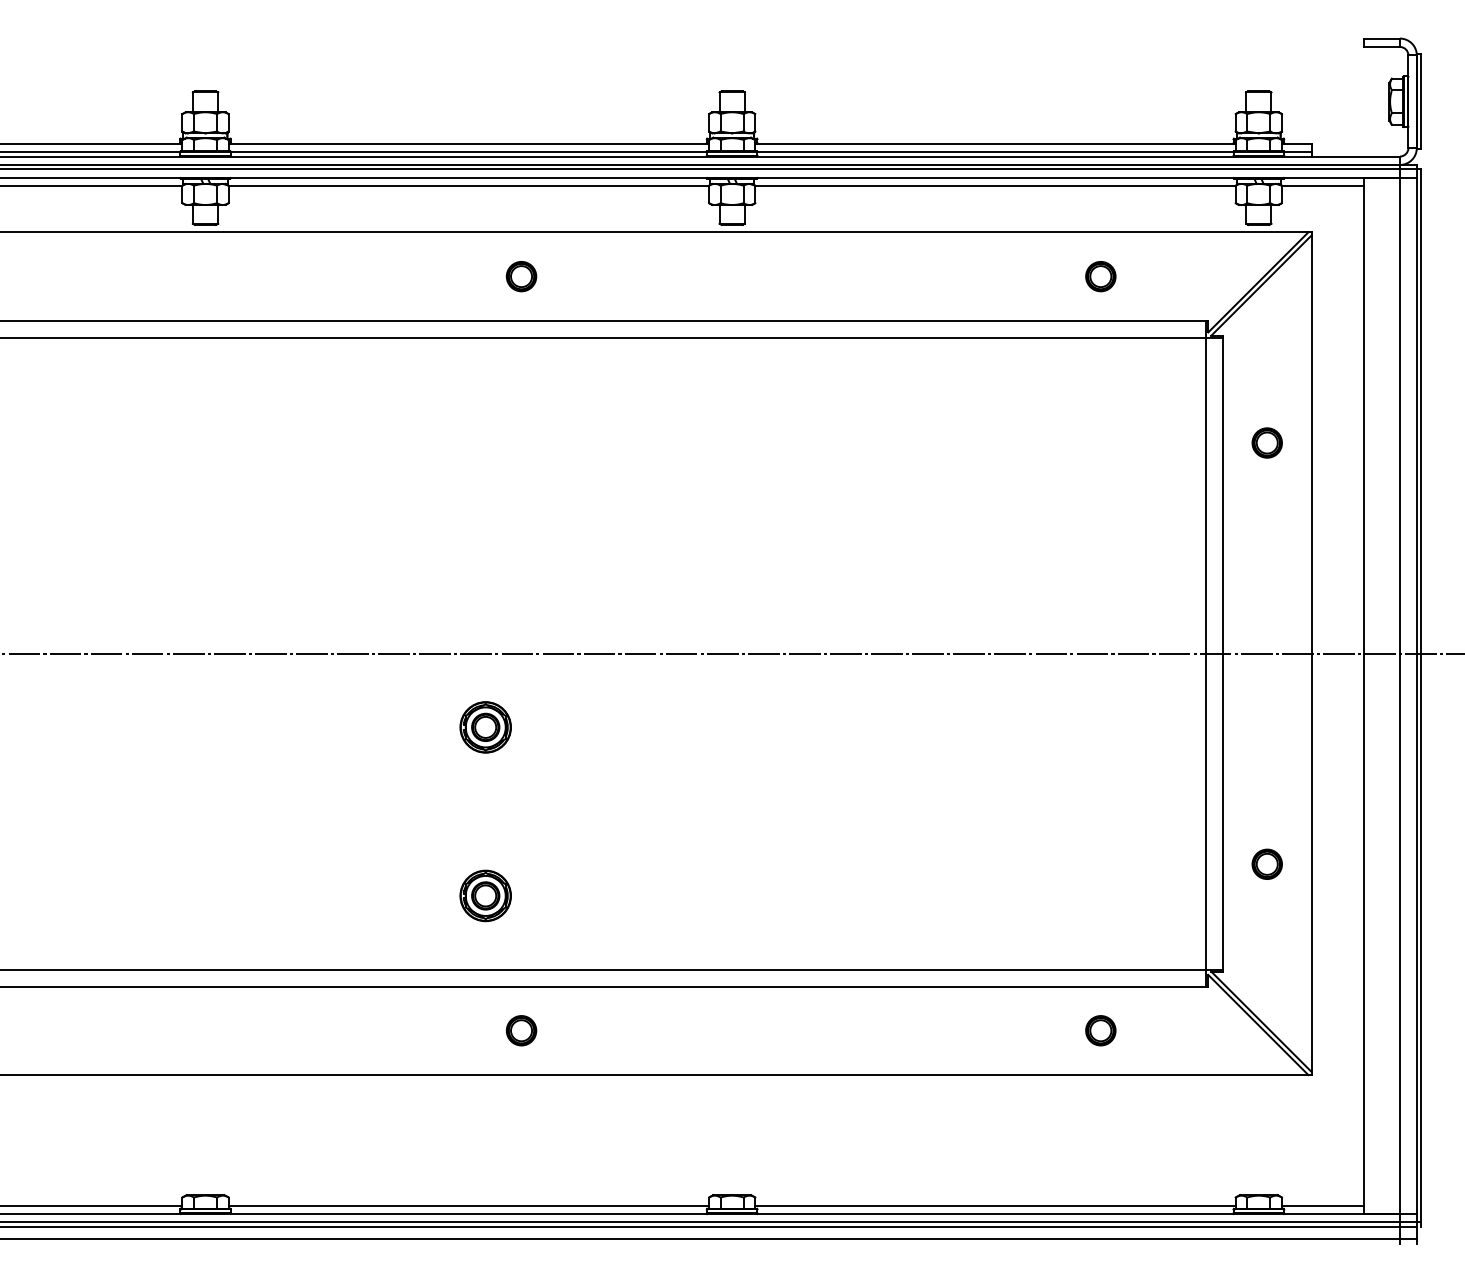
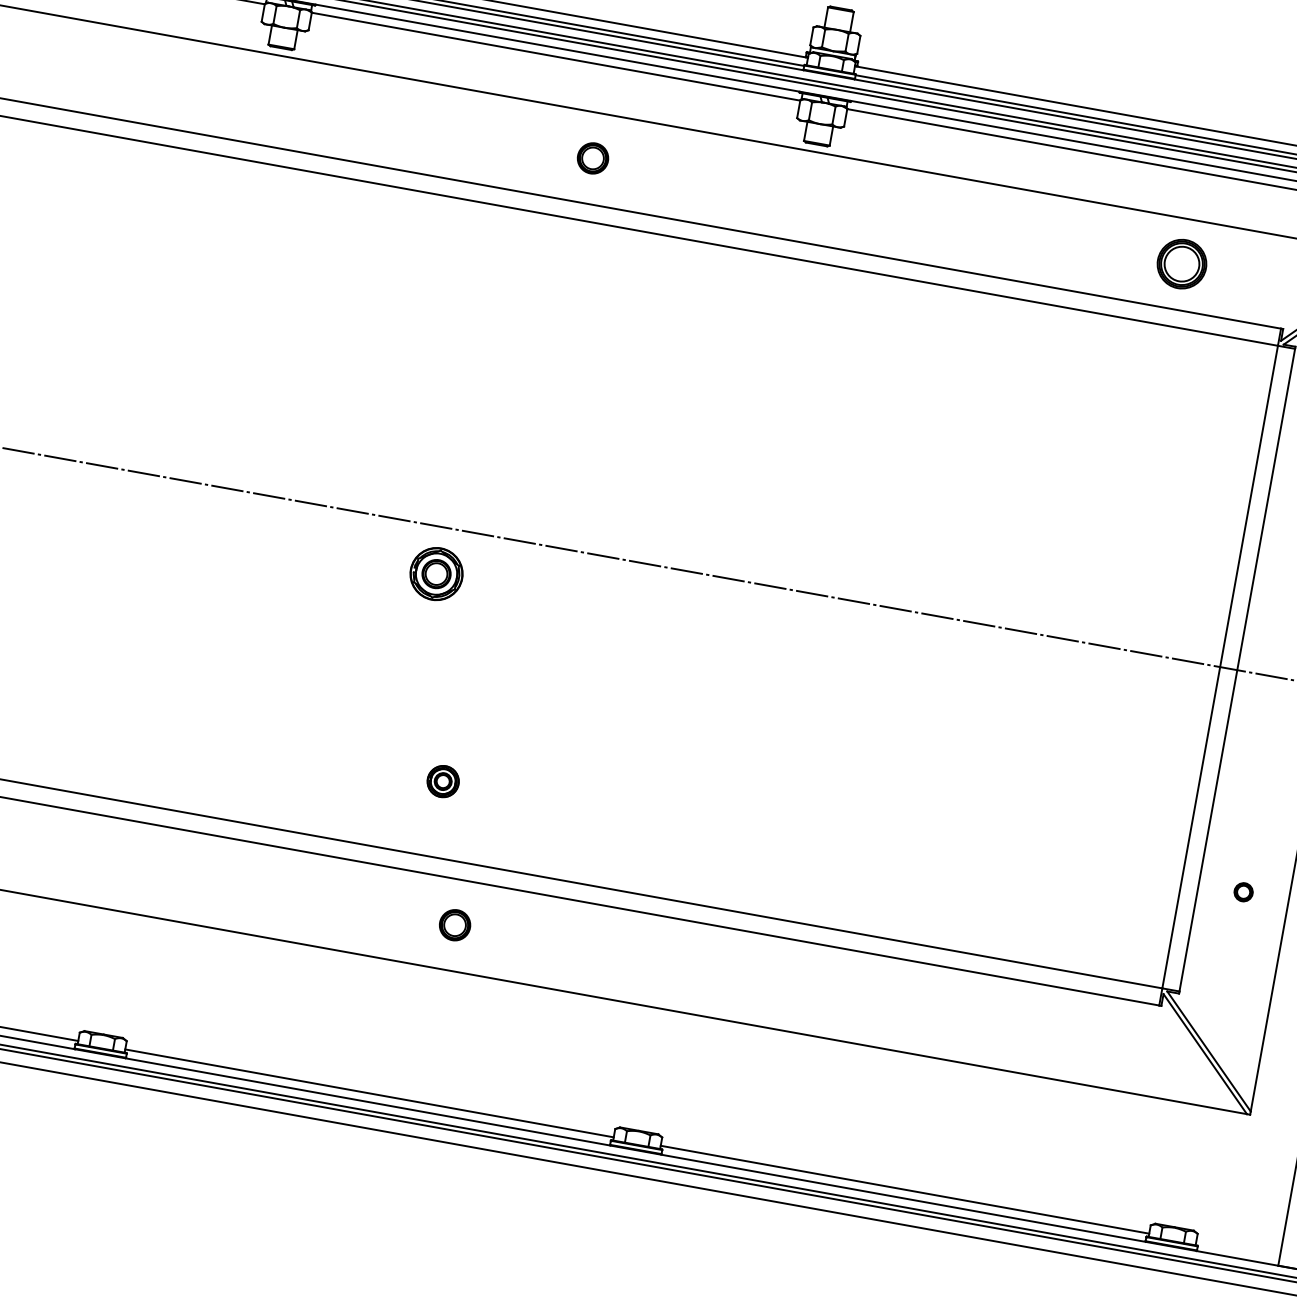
part: (1100, 276) -> (1181, 264), size x1.6
part: (485, 727) -> (436, 574), moved
part: (1266, 863) -> (1243, 891), size x0.6
part: (485, 895) -> (443, 781), size x0.6
part: (1100, 1030) -> (1043, 1030), removed
line: (1322, 1205) -> (1237, 1249), removed

